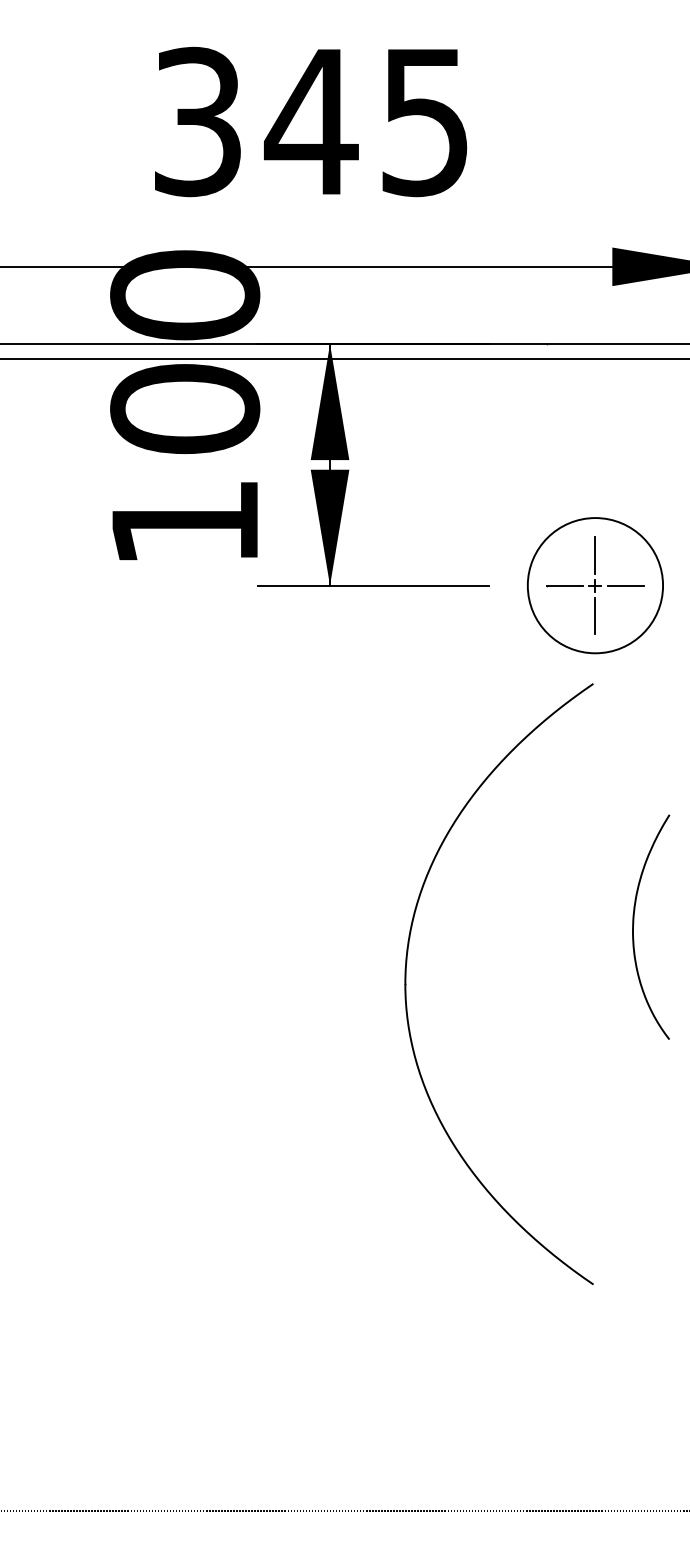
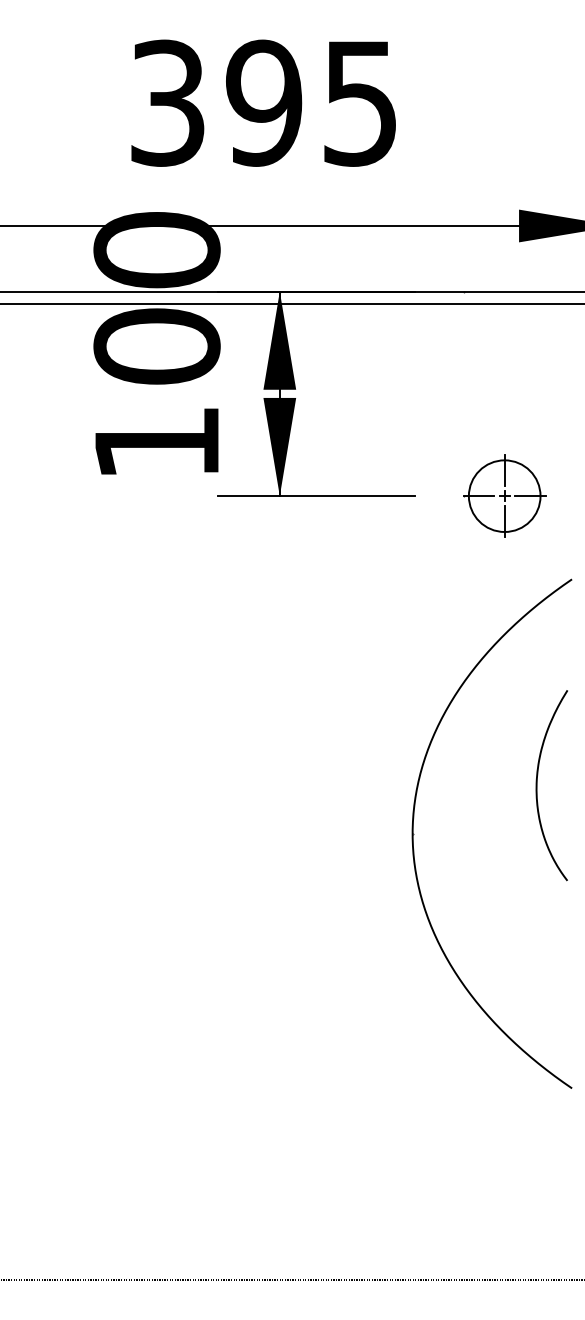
text: (310, 121) -> (263, 102), 345 -> 395
circle: (595, 586) -> (504, 496), size x0.62
part: (407, 984) -> (414, 834), moved

